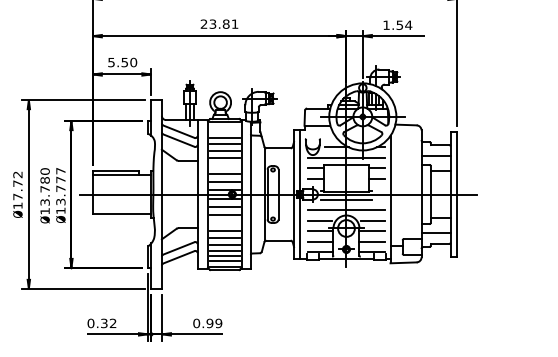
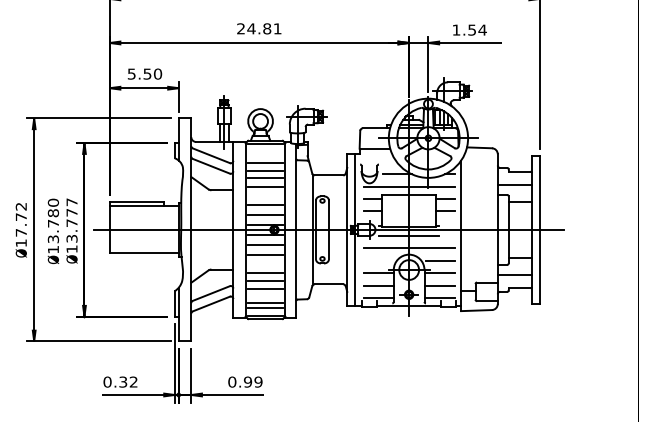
text: (212, 23) -> (251, 28), 23.81 -> 24.81
line: (319, 220) -> (377, 260), removed
line: (224, 250) -> (265, 296), removed

